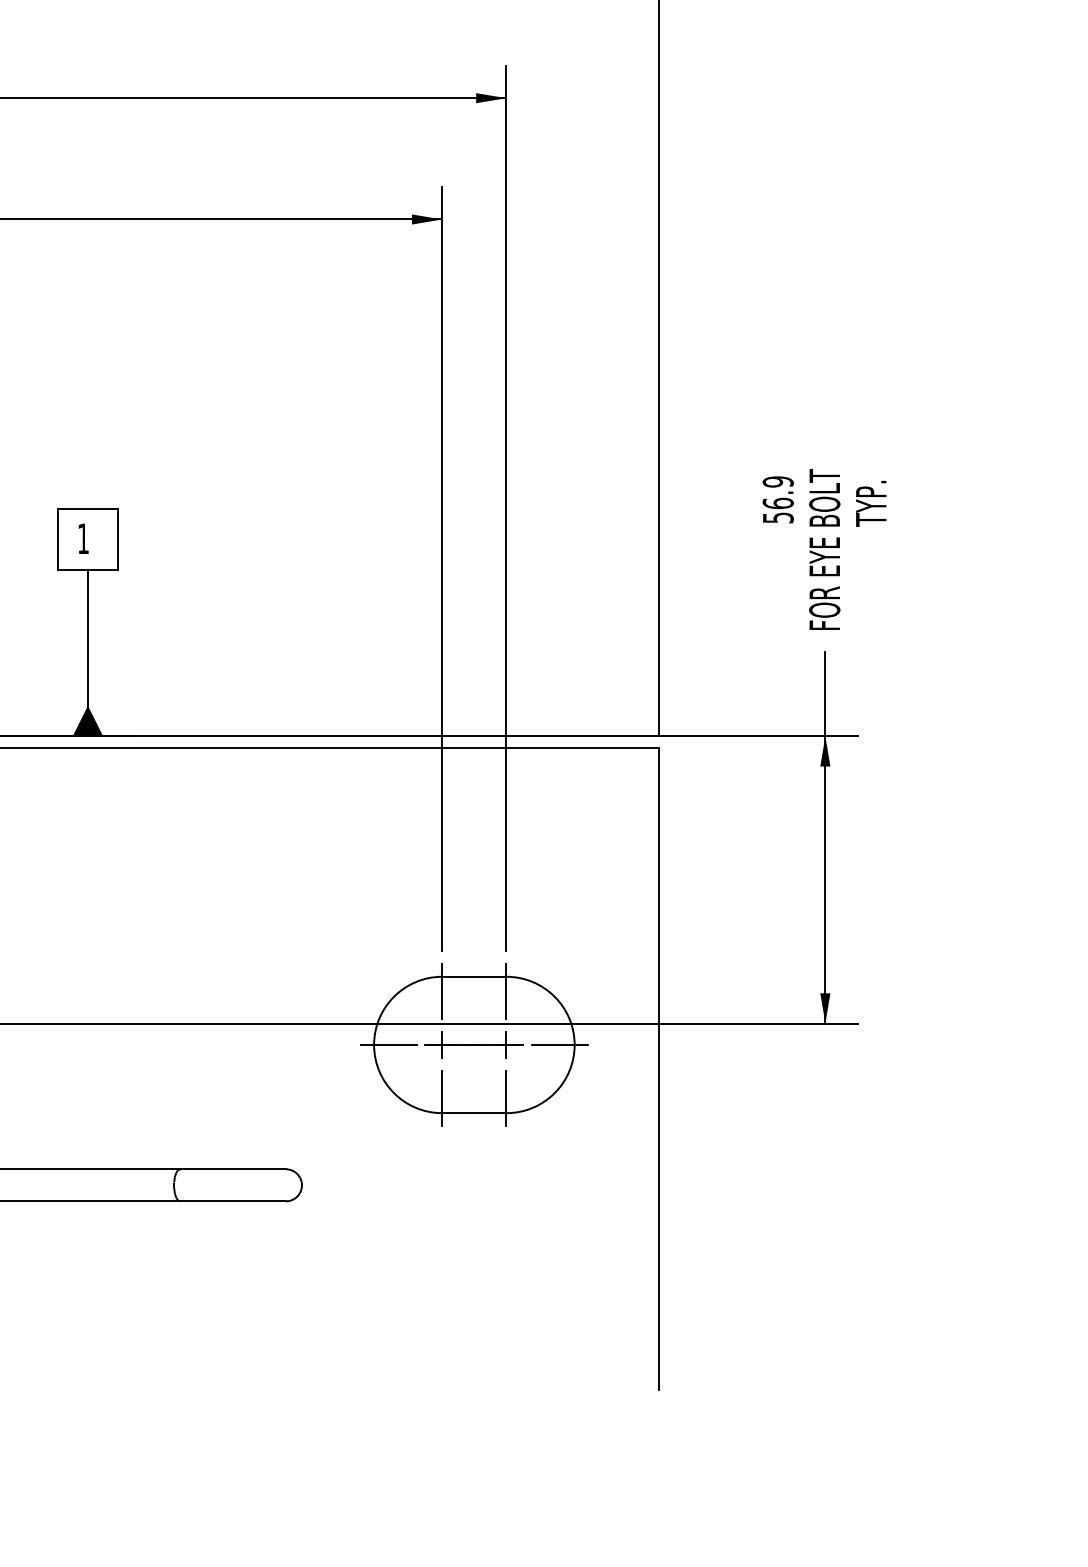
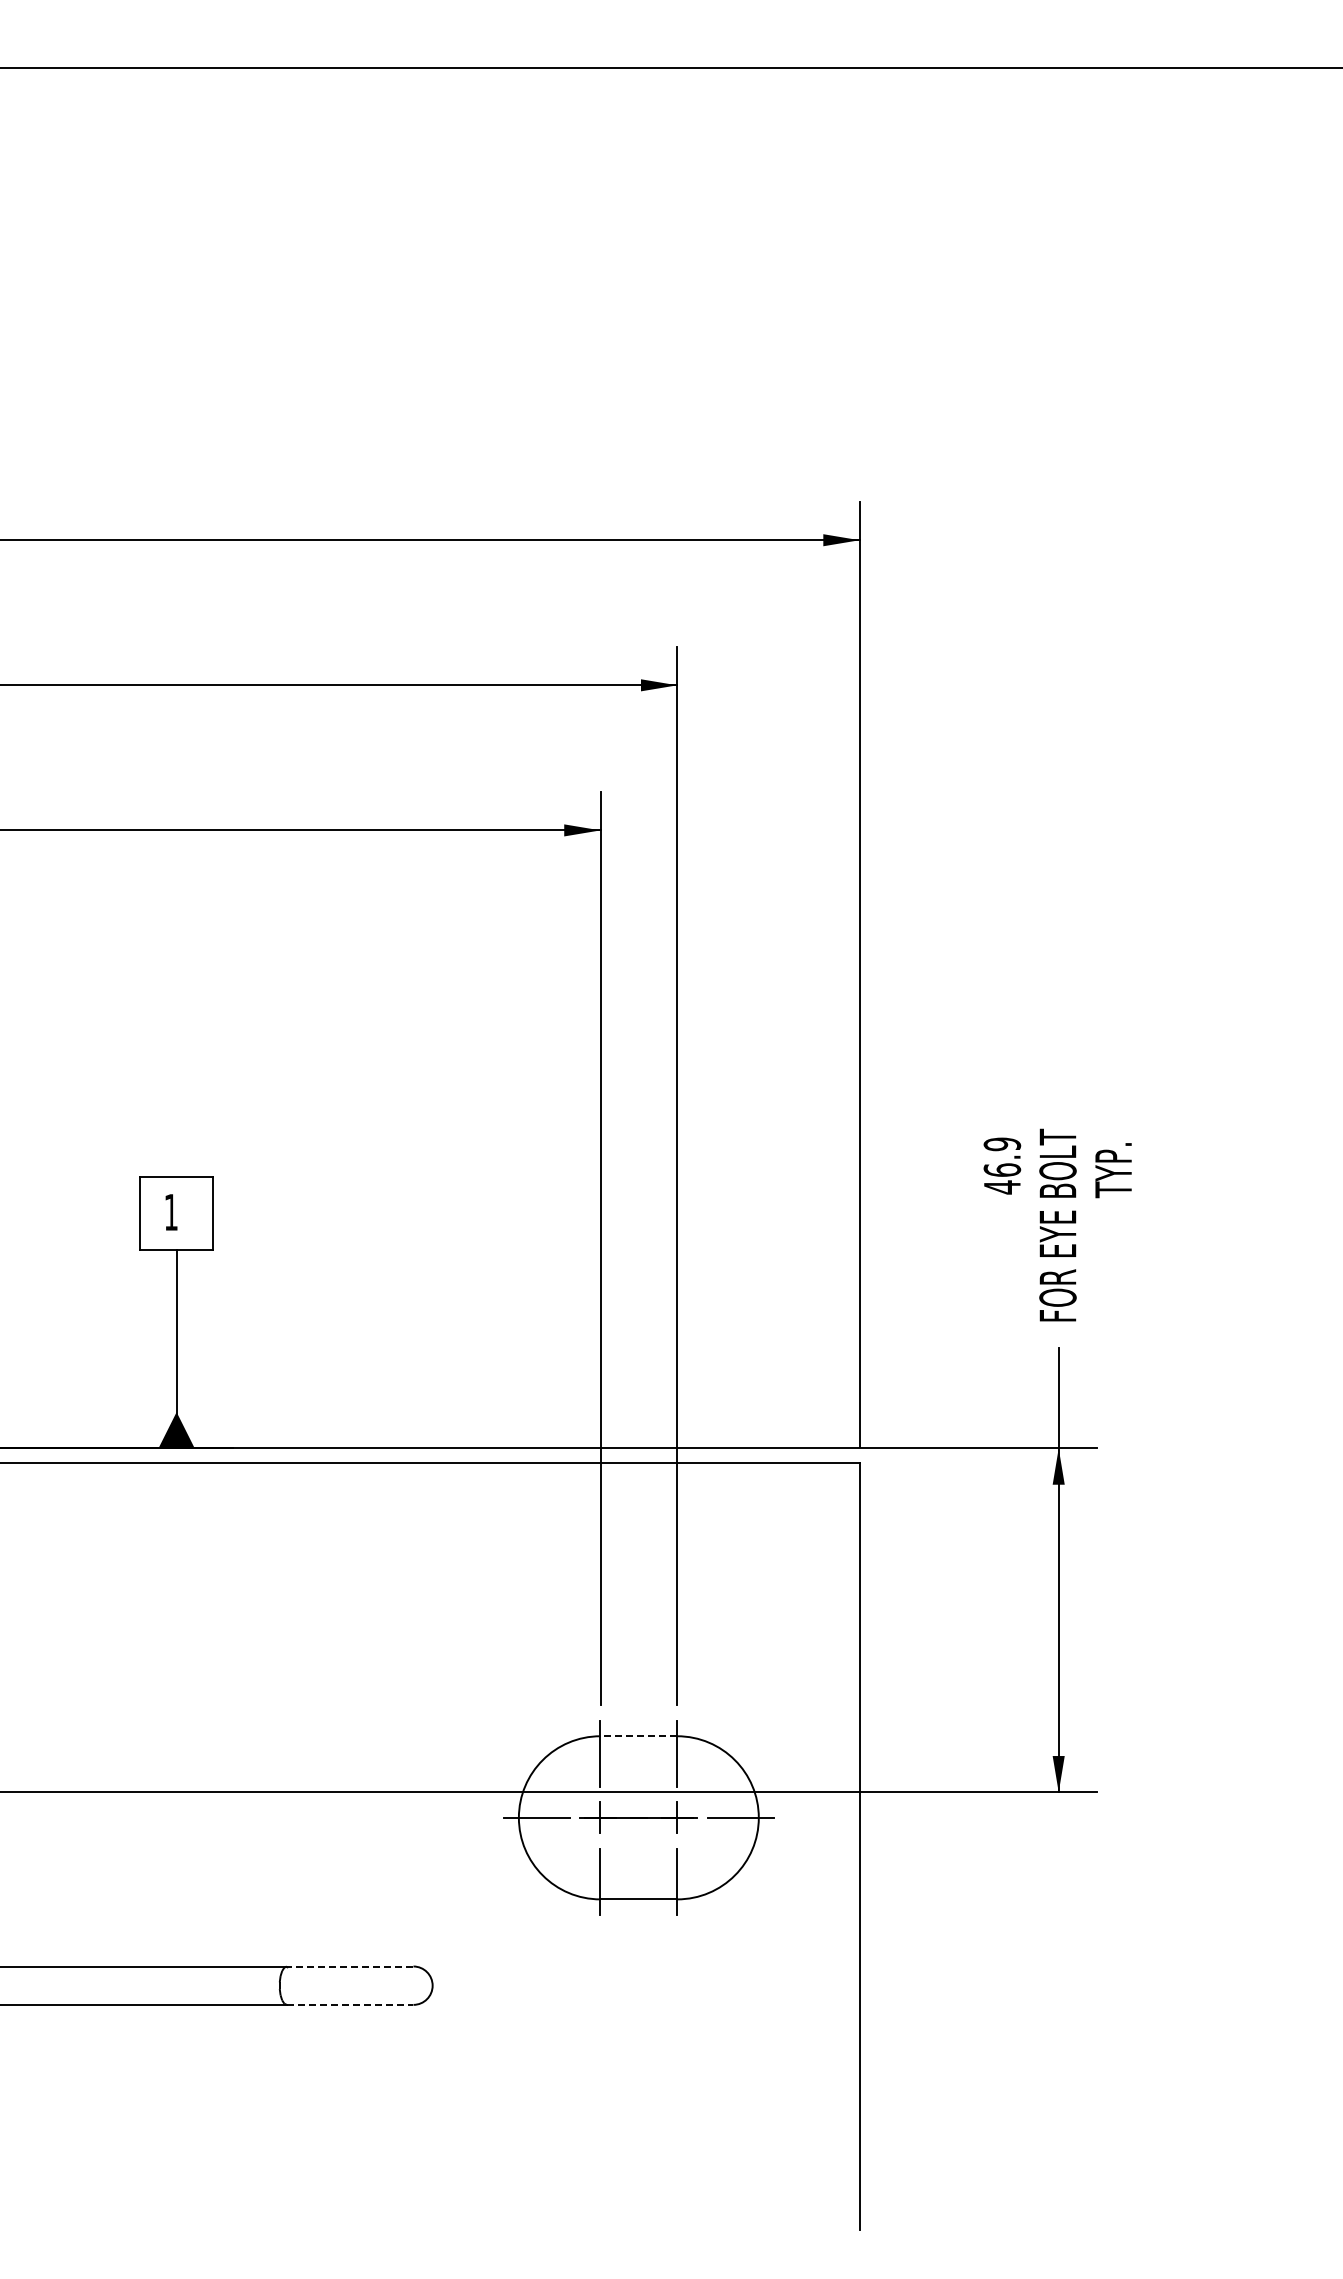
text: (778, 518) -> (1002, 1187), 56.9 -> 46.9
line: (474, 976) -> (638, 1736), solid -> dashed
line: (232, 1169) -> (349, 1966), solid -> dashed
line: (233, 1201) -> (350, 2004), solid -> dashed

